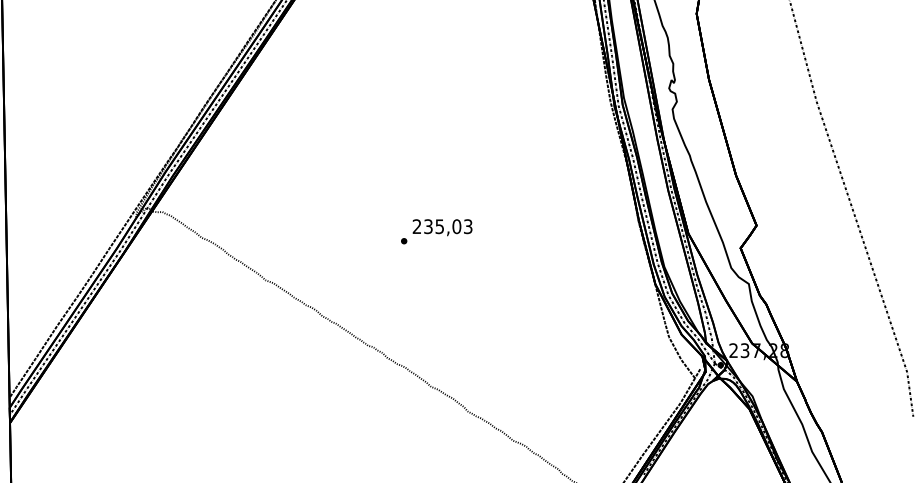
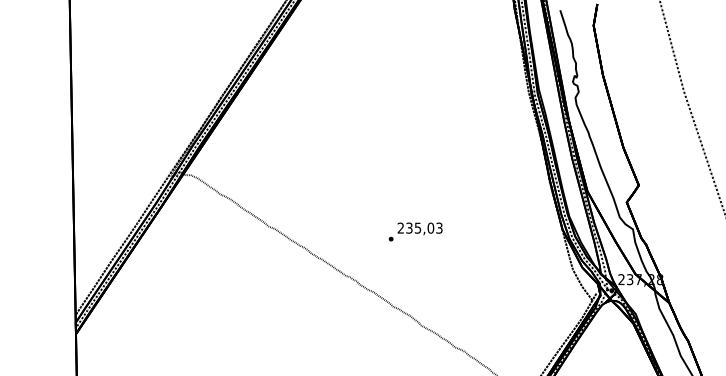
text: (436, 231) -> (415, 231), moved

